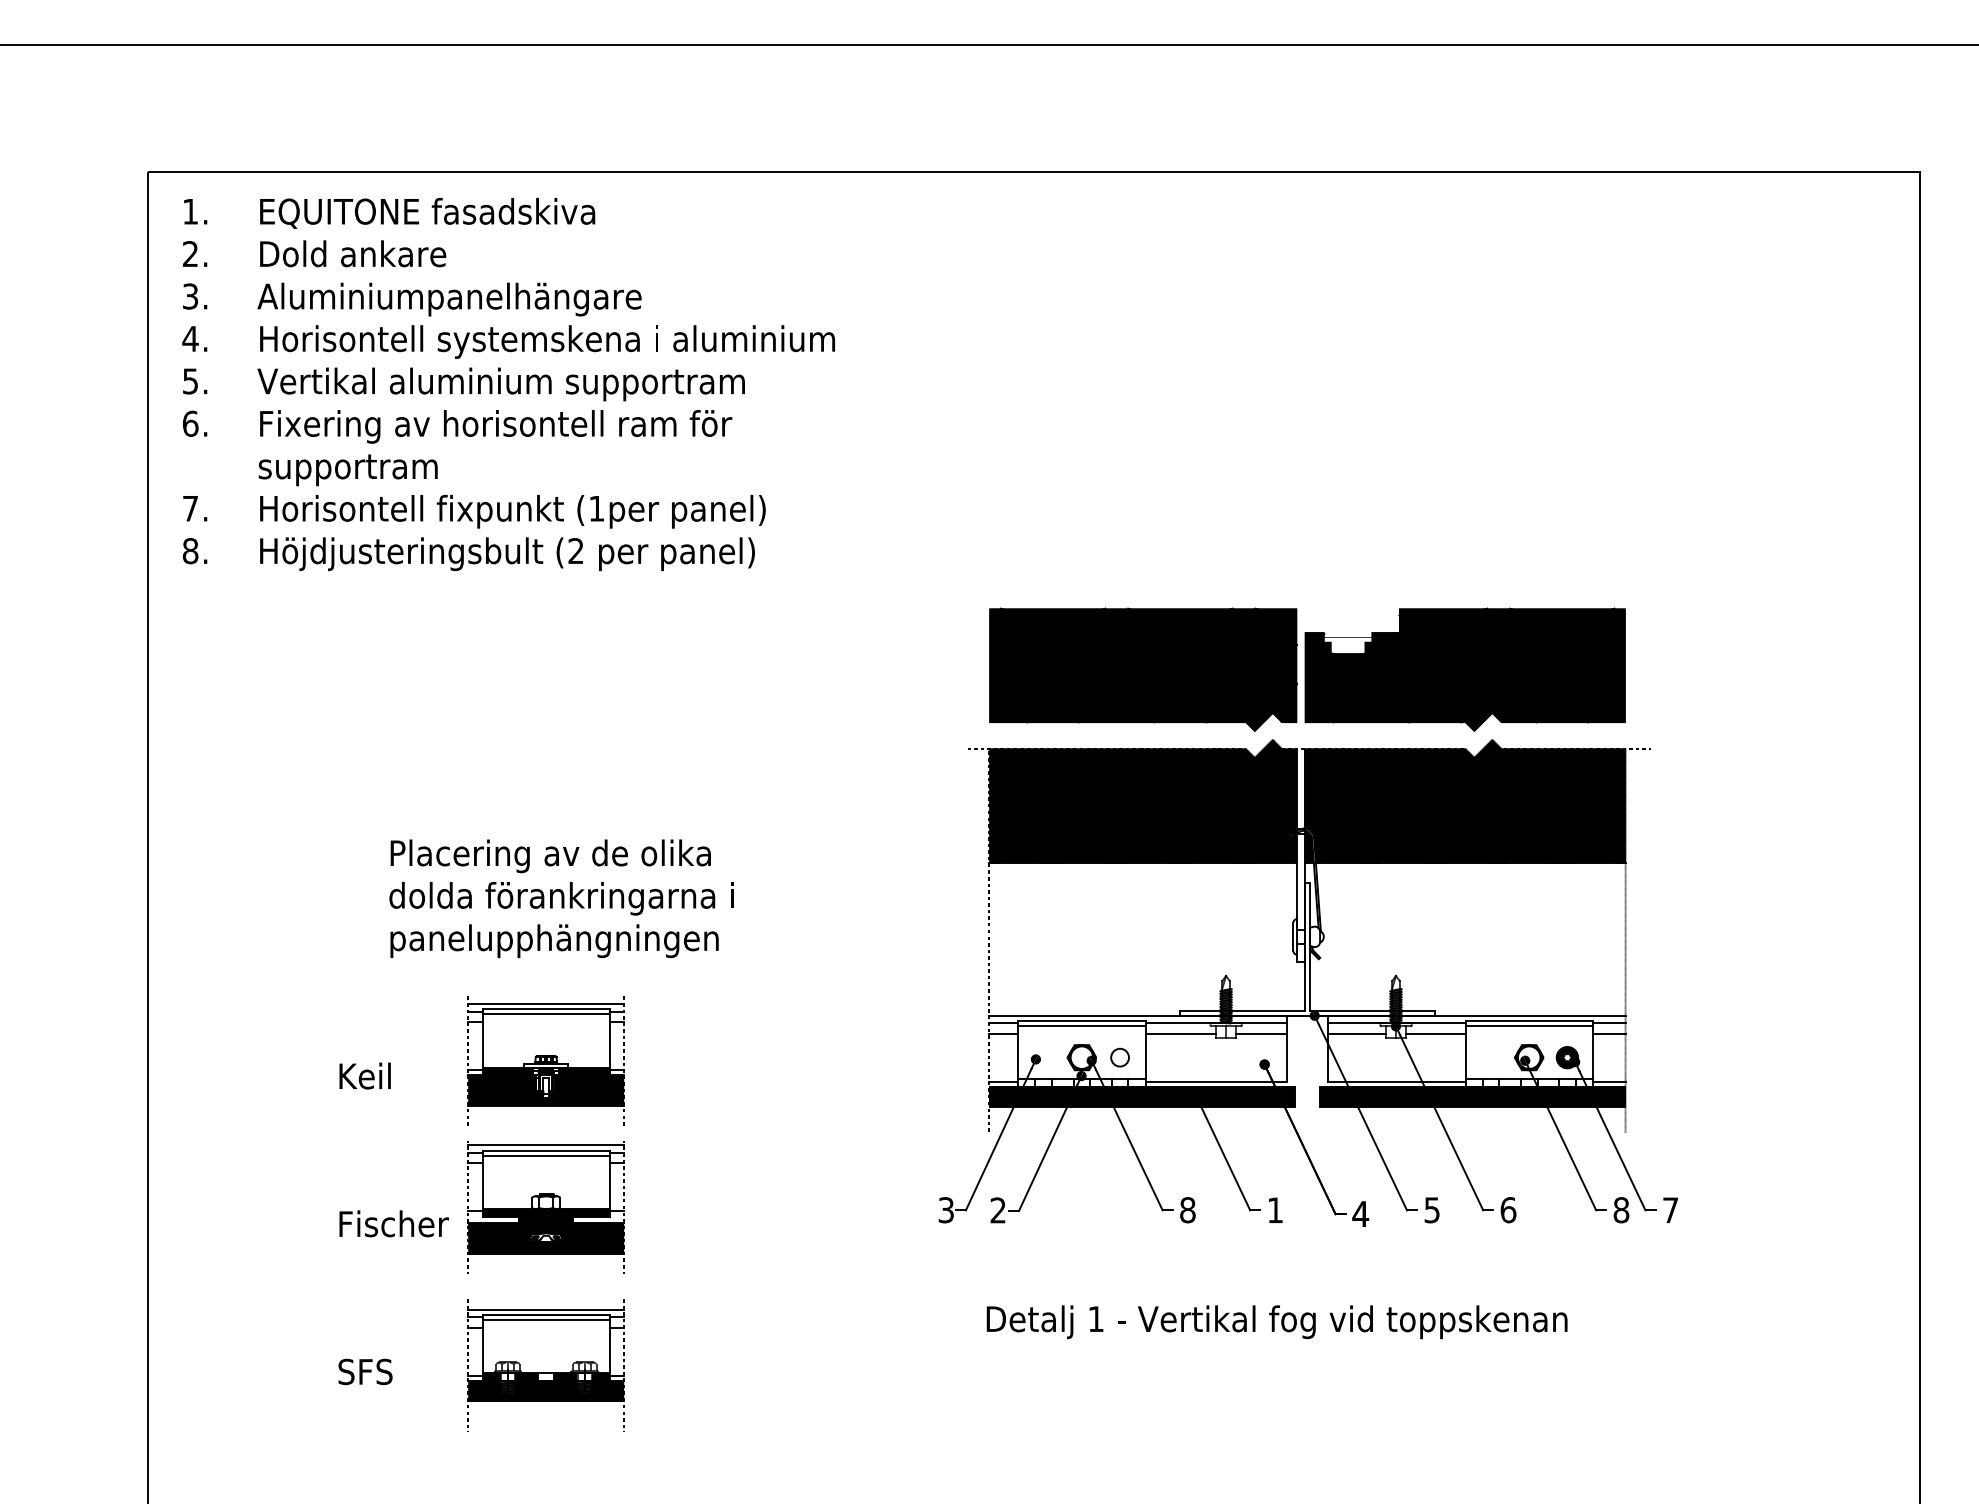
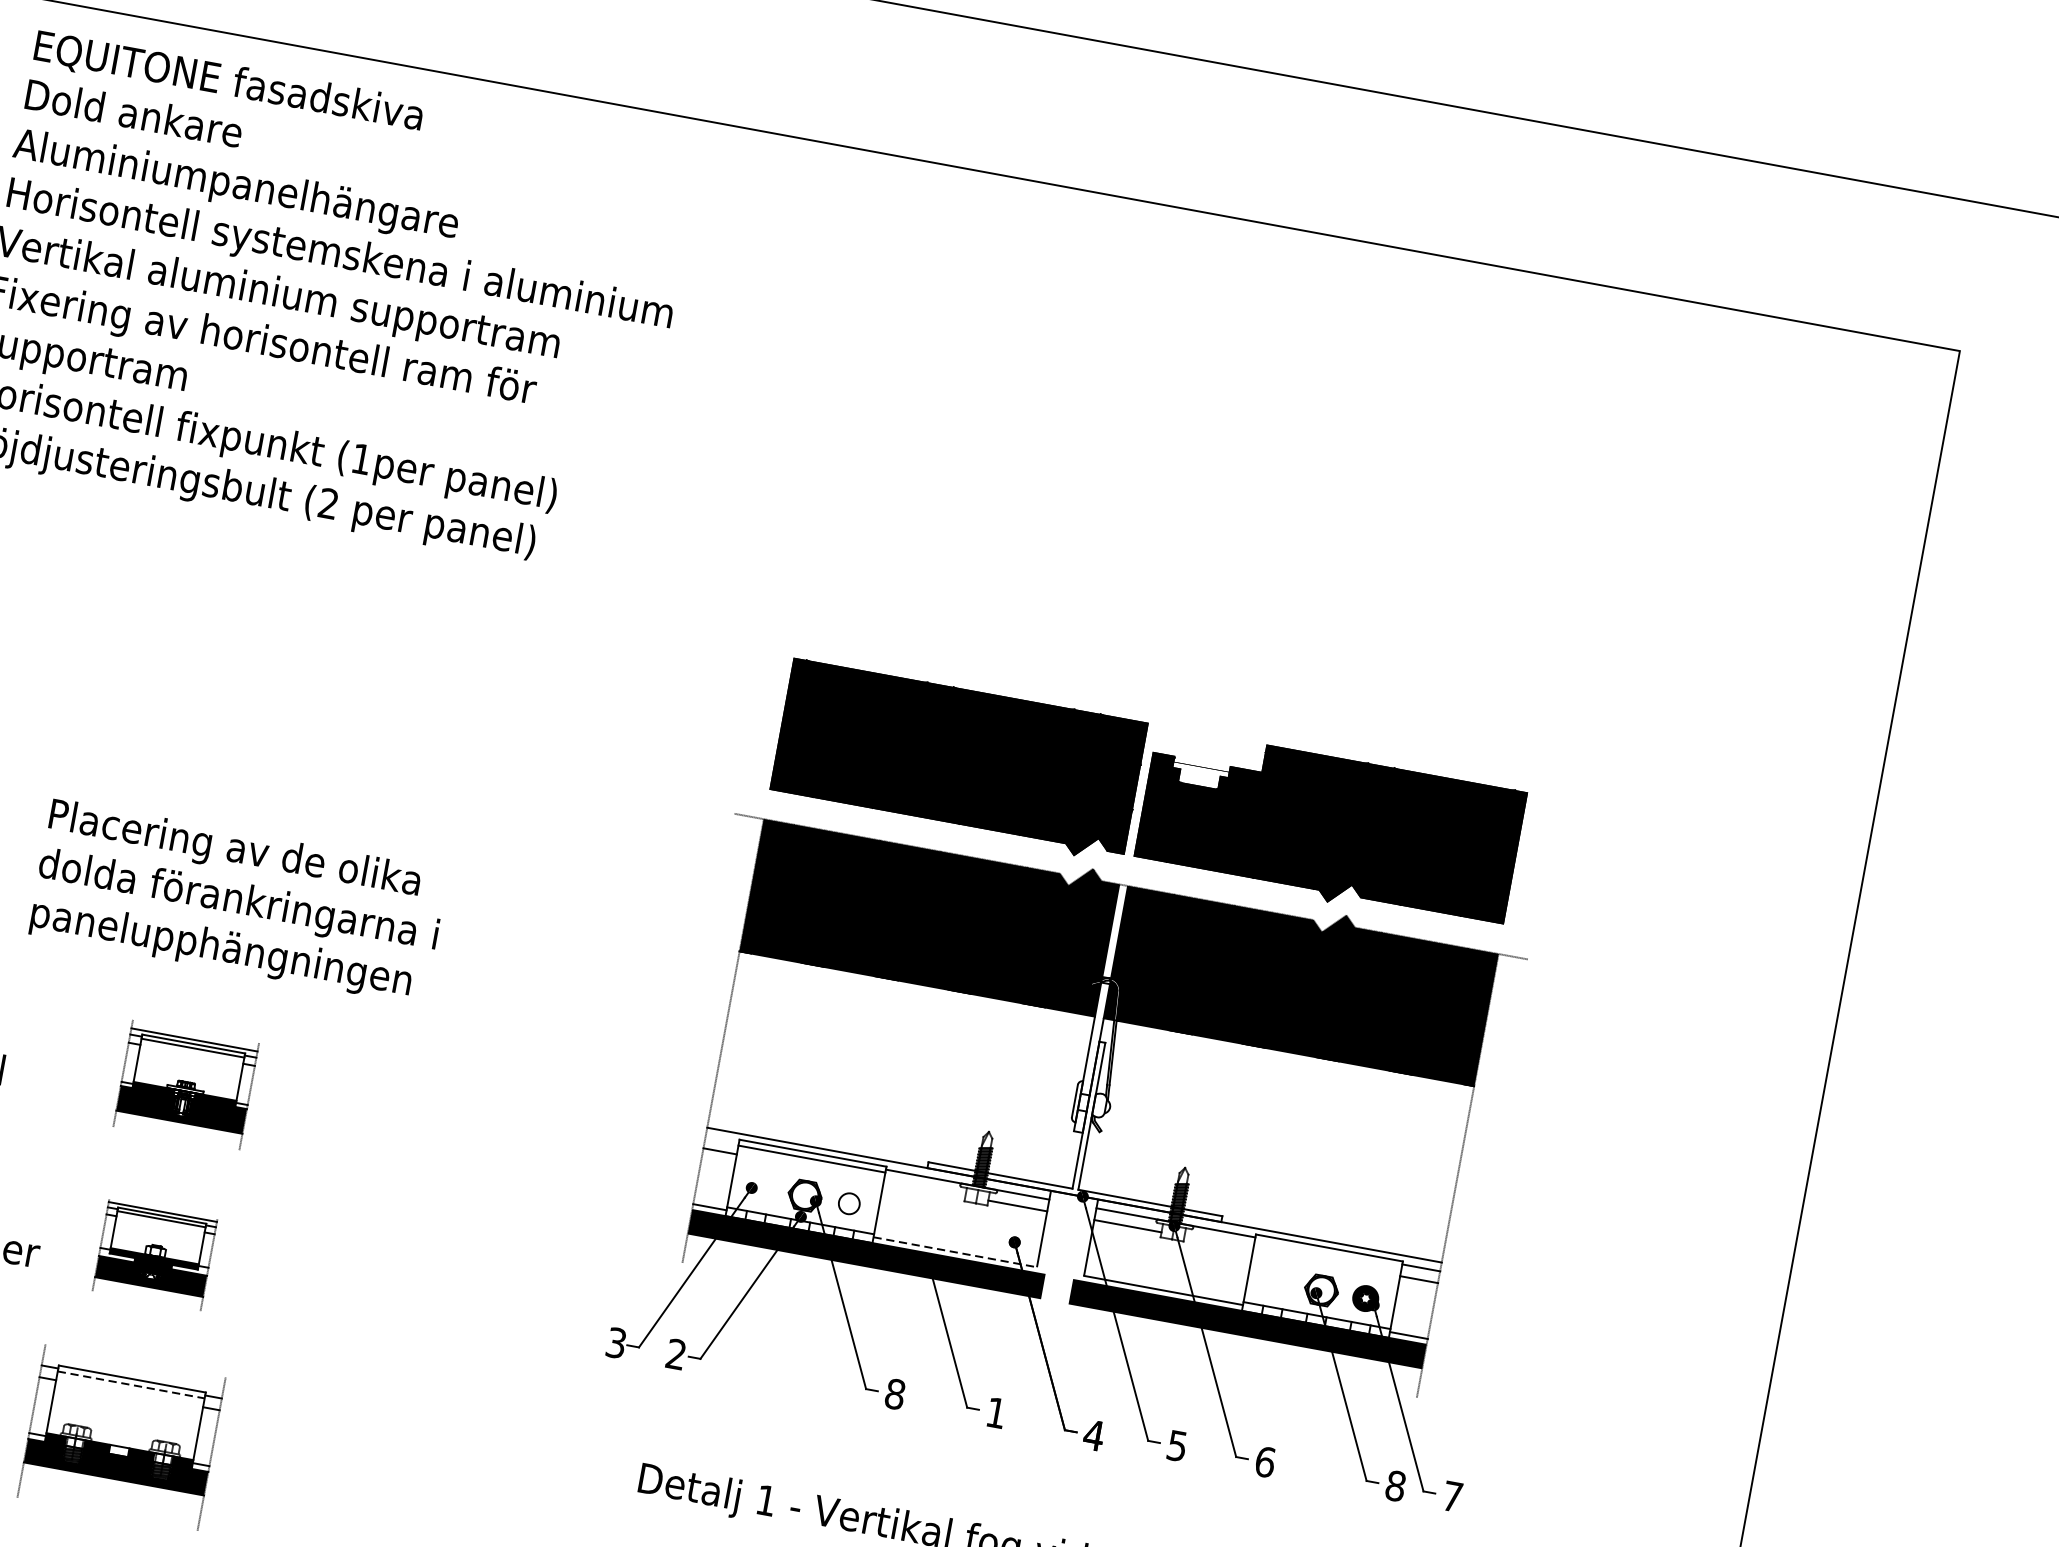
line: (1003, 1023) -> (721, 1139), removed
line: (1528, 1025) -> (1327, 1253), removed
line: (1180, 1033) -> (924, 1188), removed
line: (1435, 1033) -> (1218, 1242), removed
part: (545, 1060) -> (185, 1085), size x0.7
line: (1216, 1081) -> (955, 1251), solid -> dashed
part: (545, 1207) -> (154, 1255), size x0.6
line: (546, 1309) -> (133, 1372), removed
line: (546, 1319) -> (131, 1384), solid -> dashed

